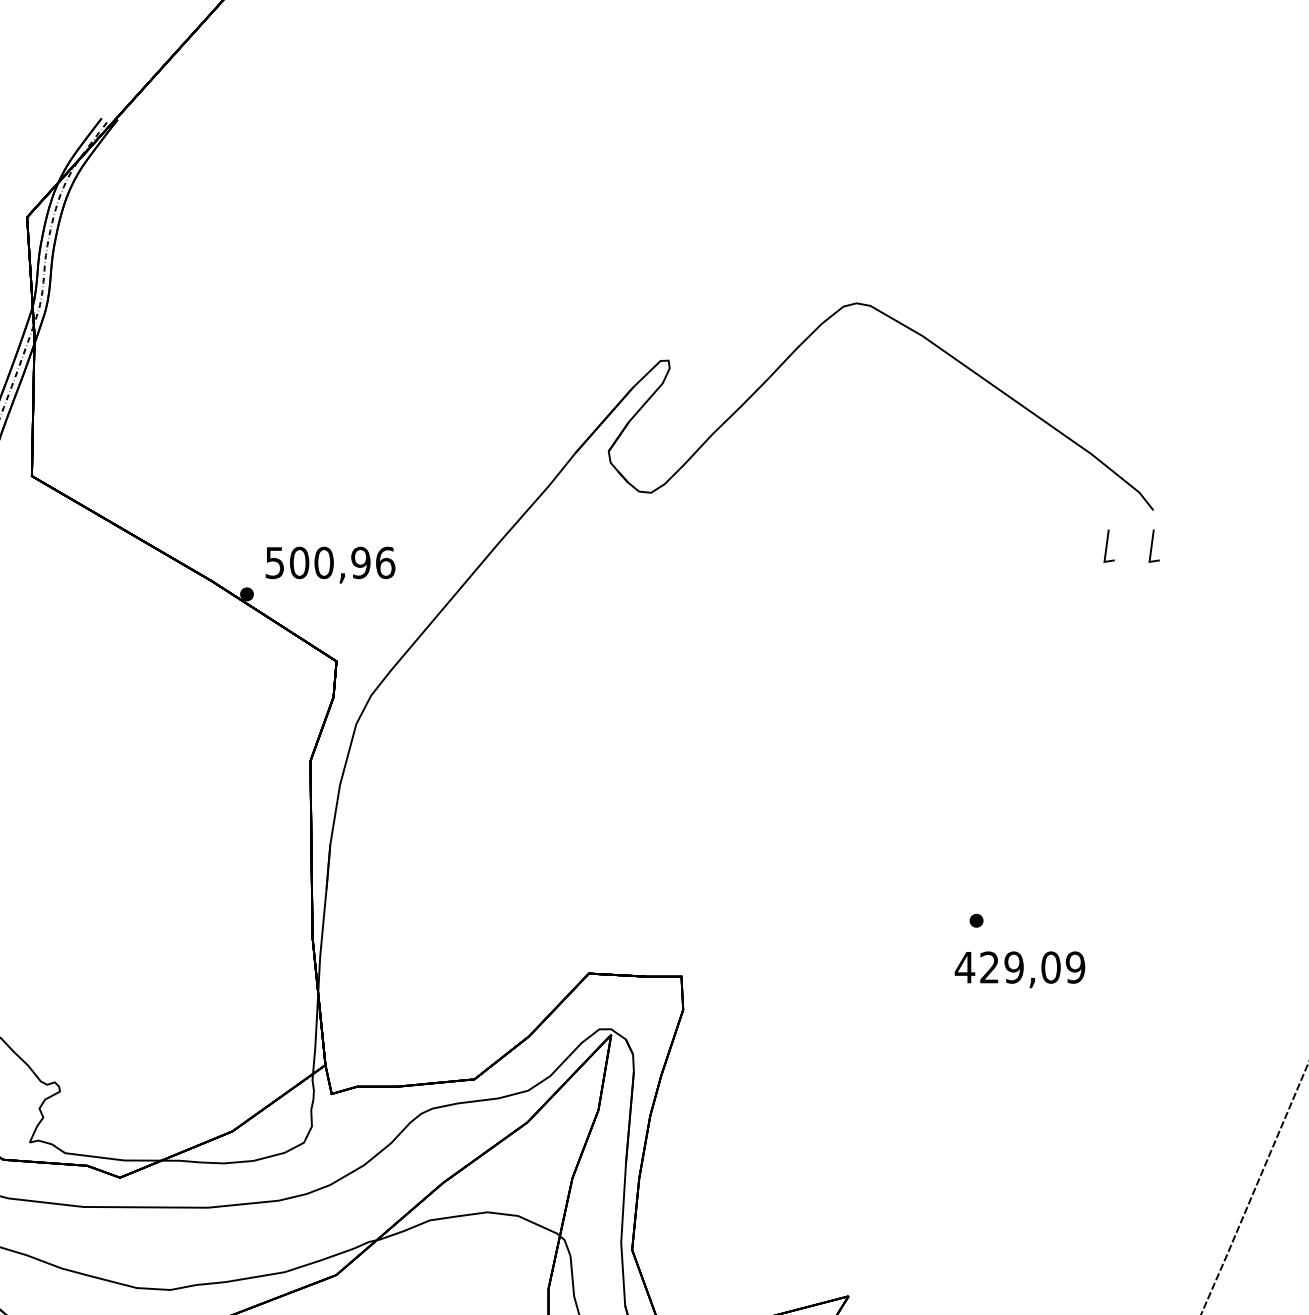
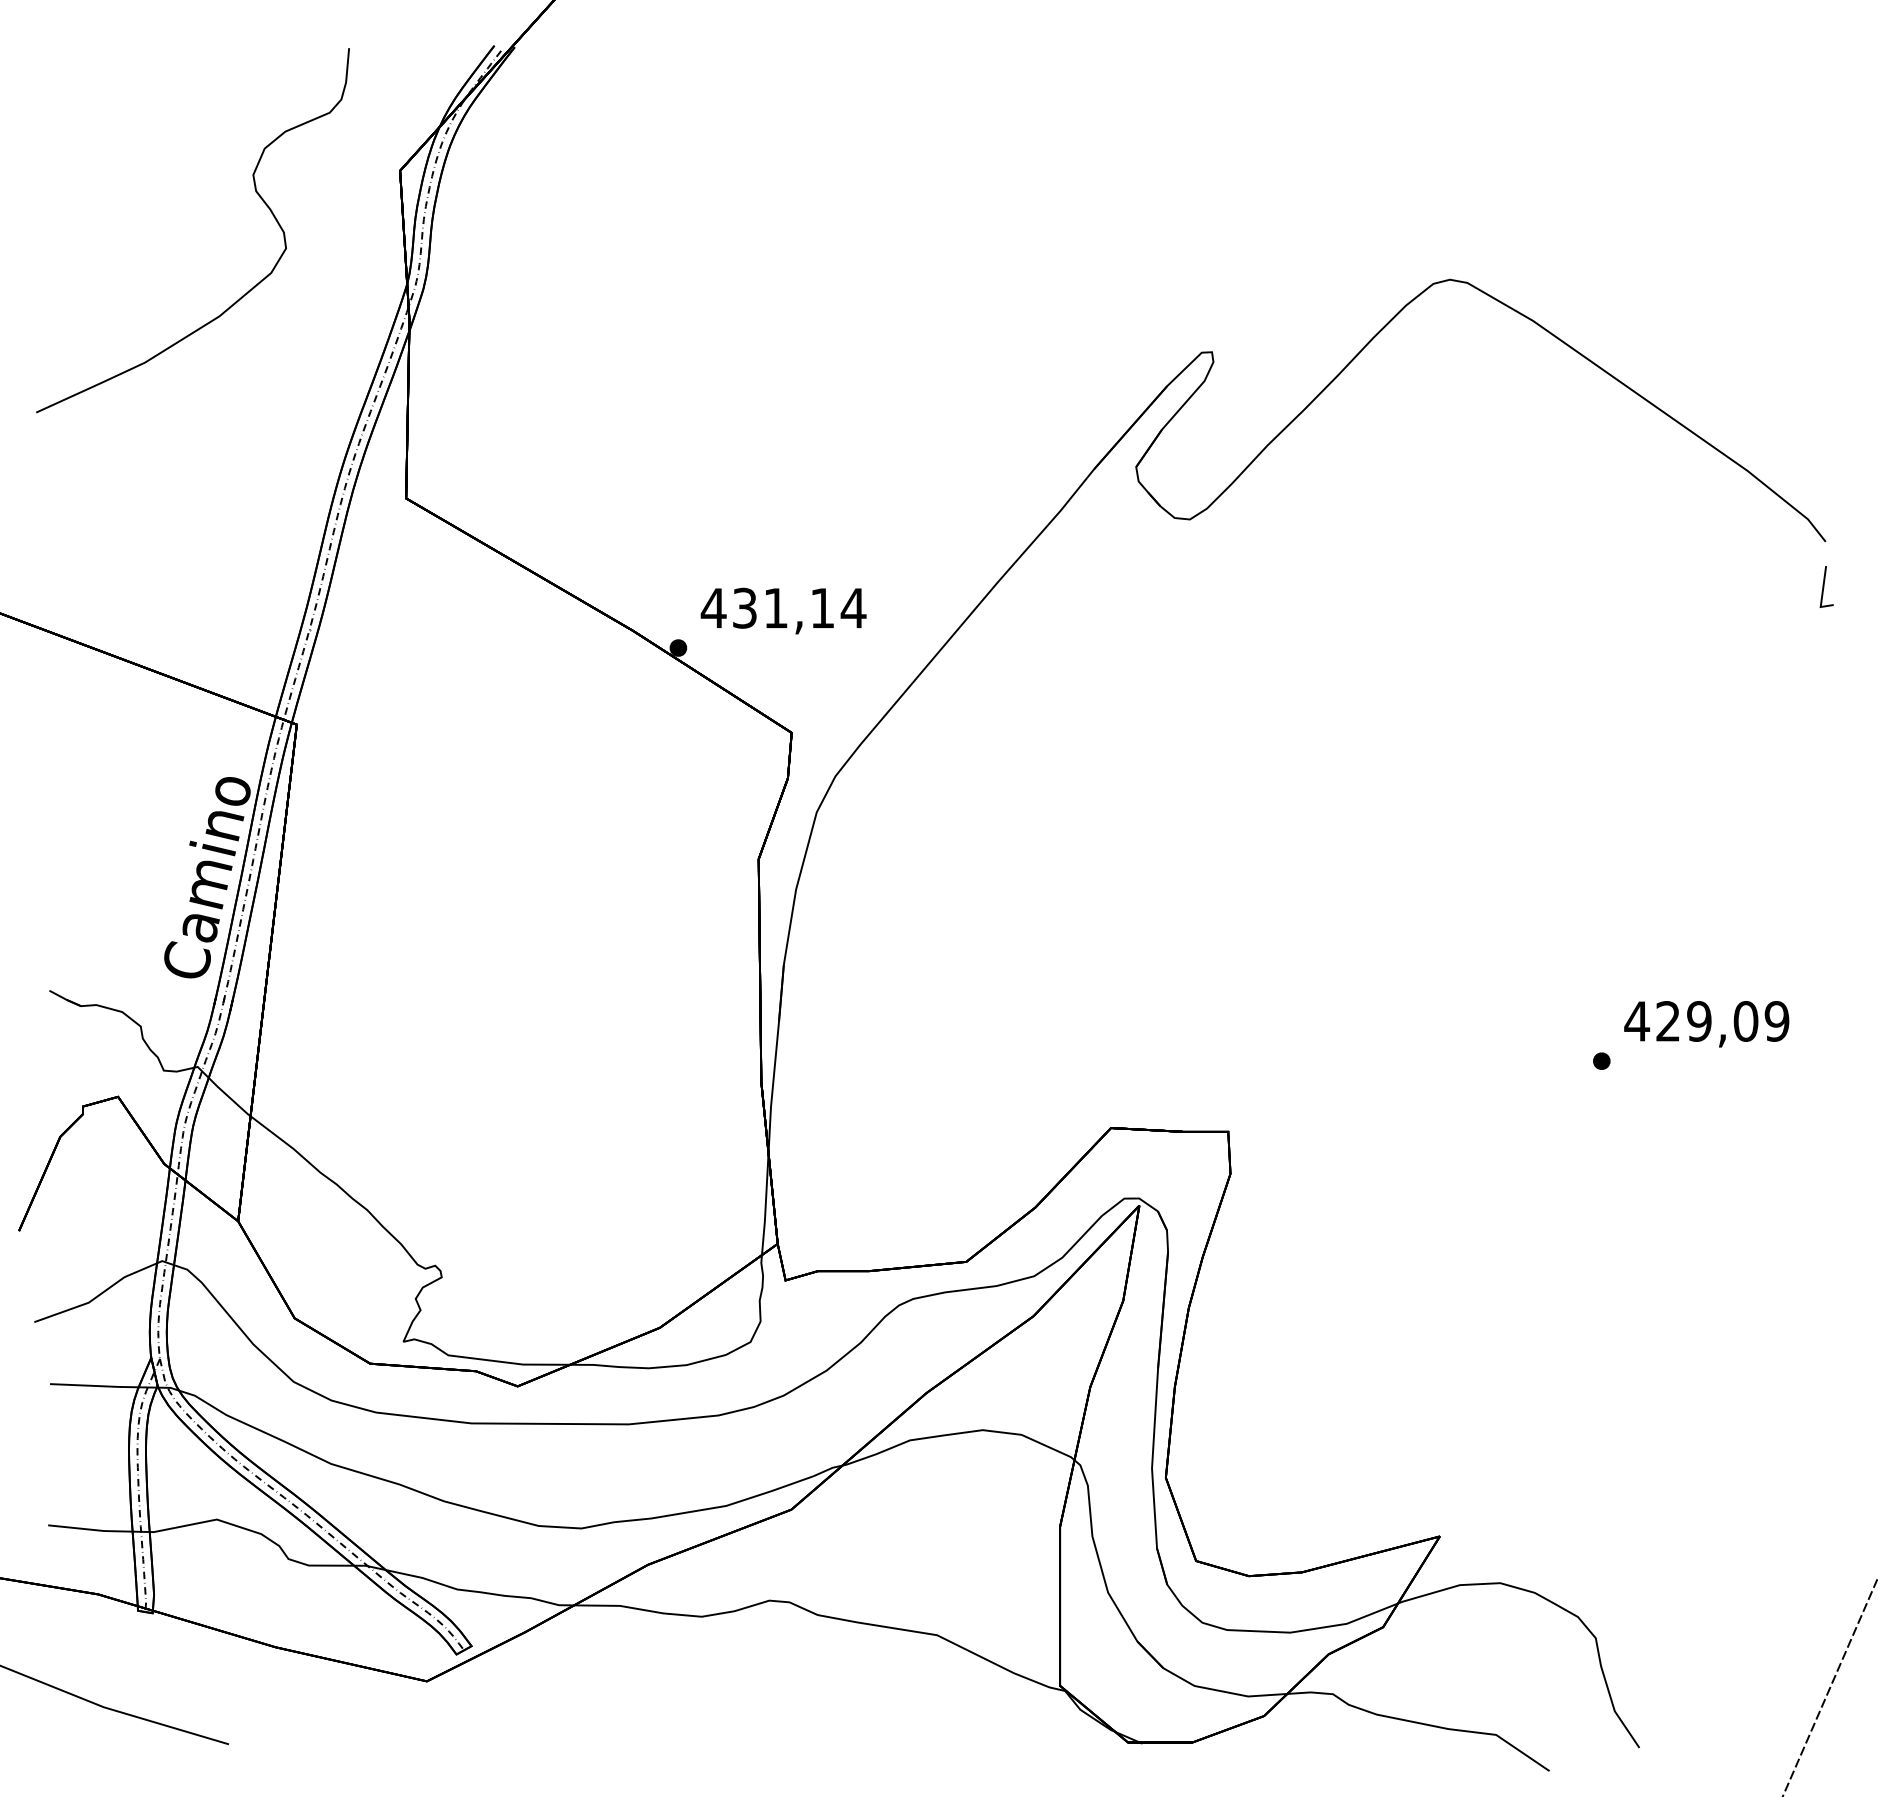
line: (1107, 545) -> (1767, 586), removed
text: (330, 562) -> (783, 607), 500,96 -> 431,14
text: (1019, 970) -> (1706, 1024), moved

